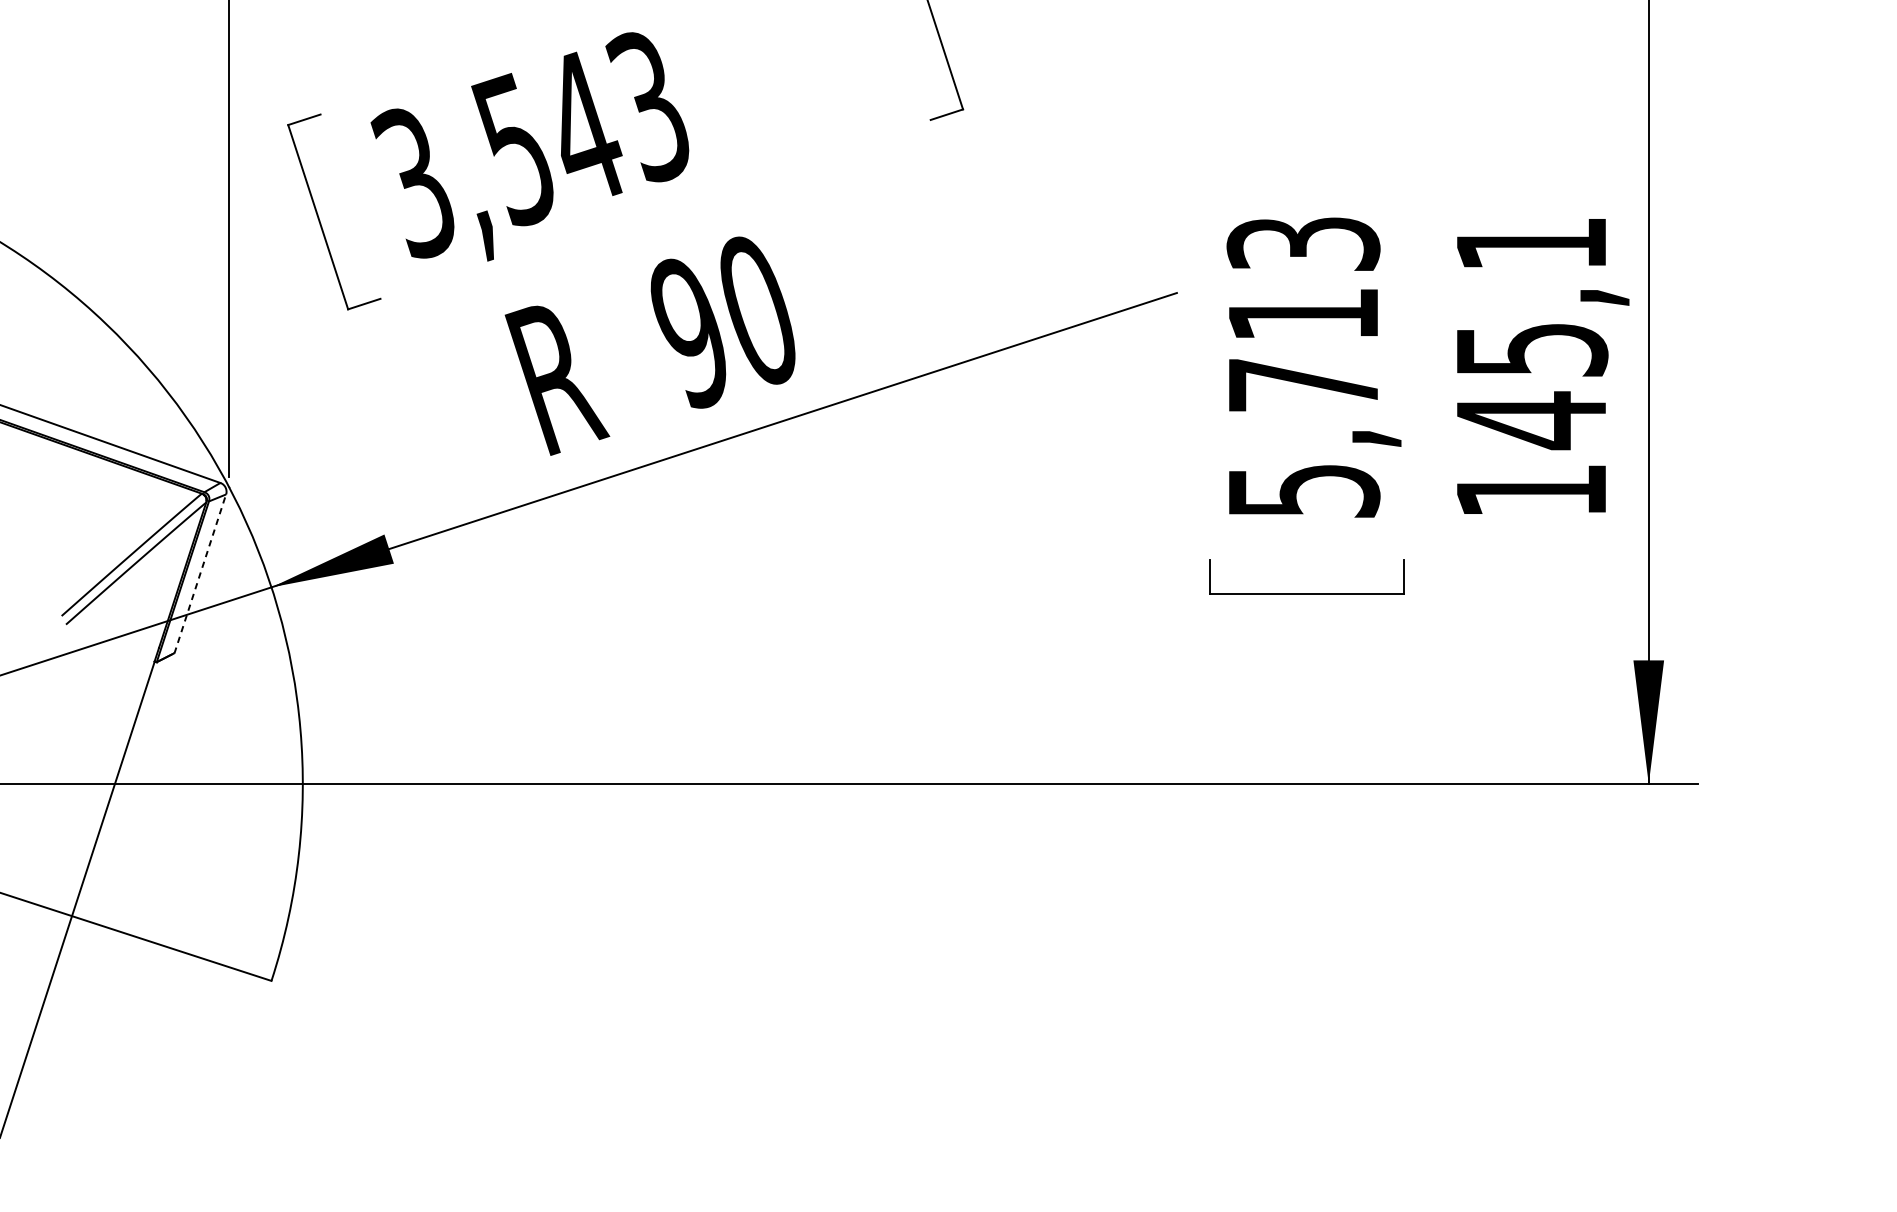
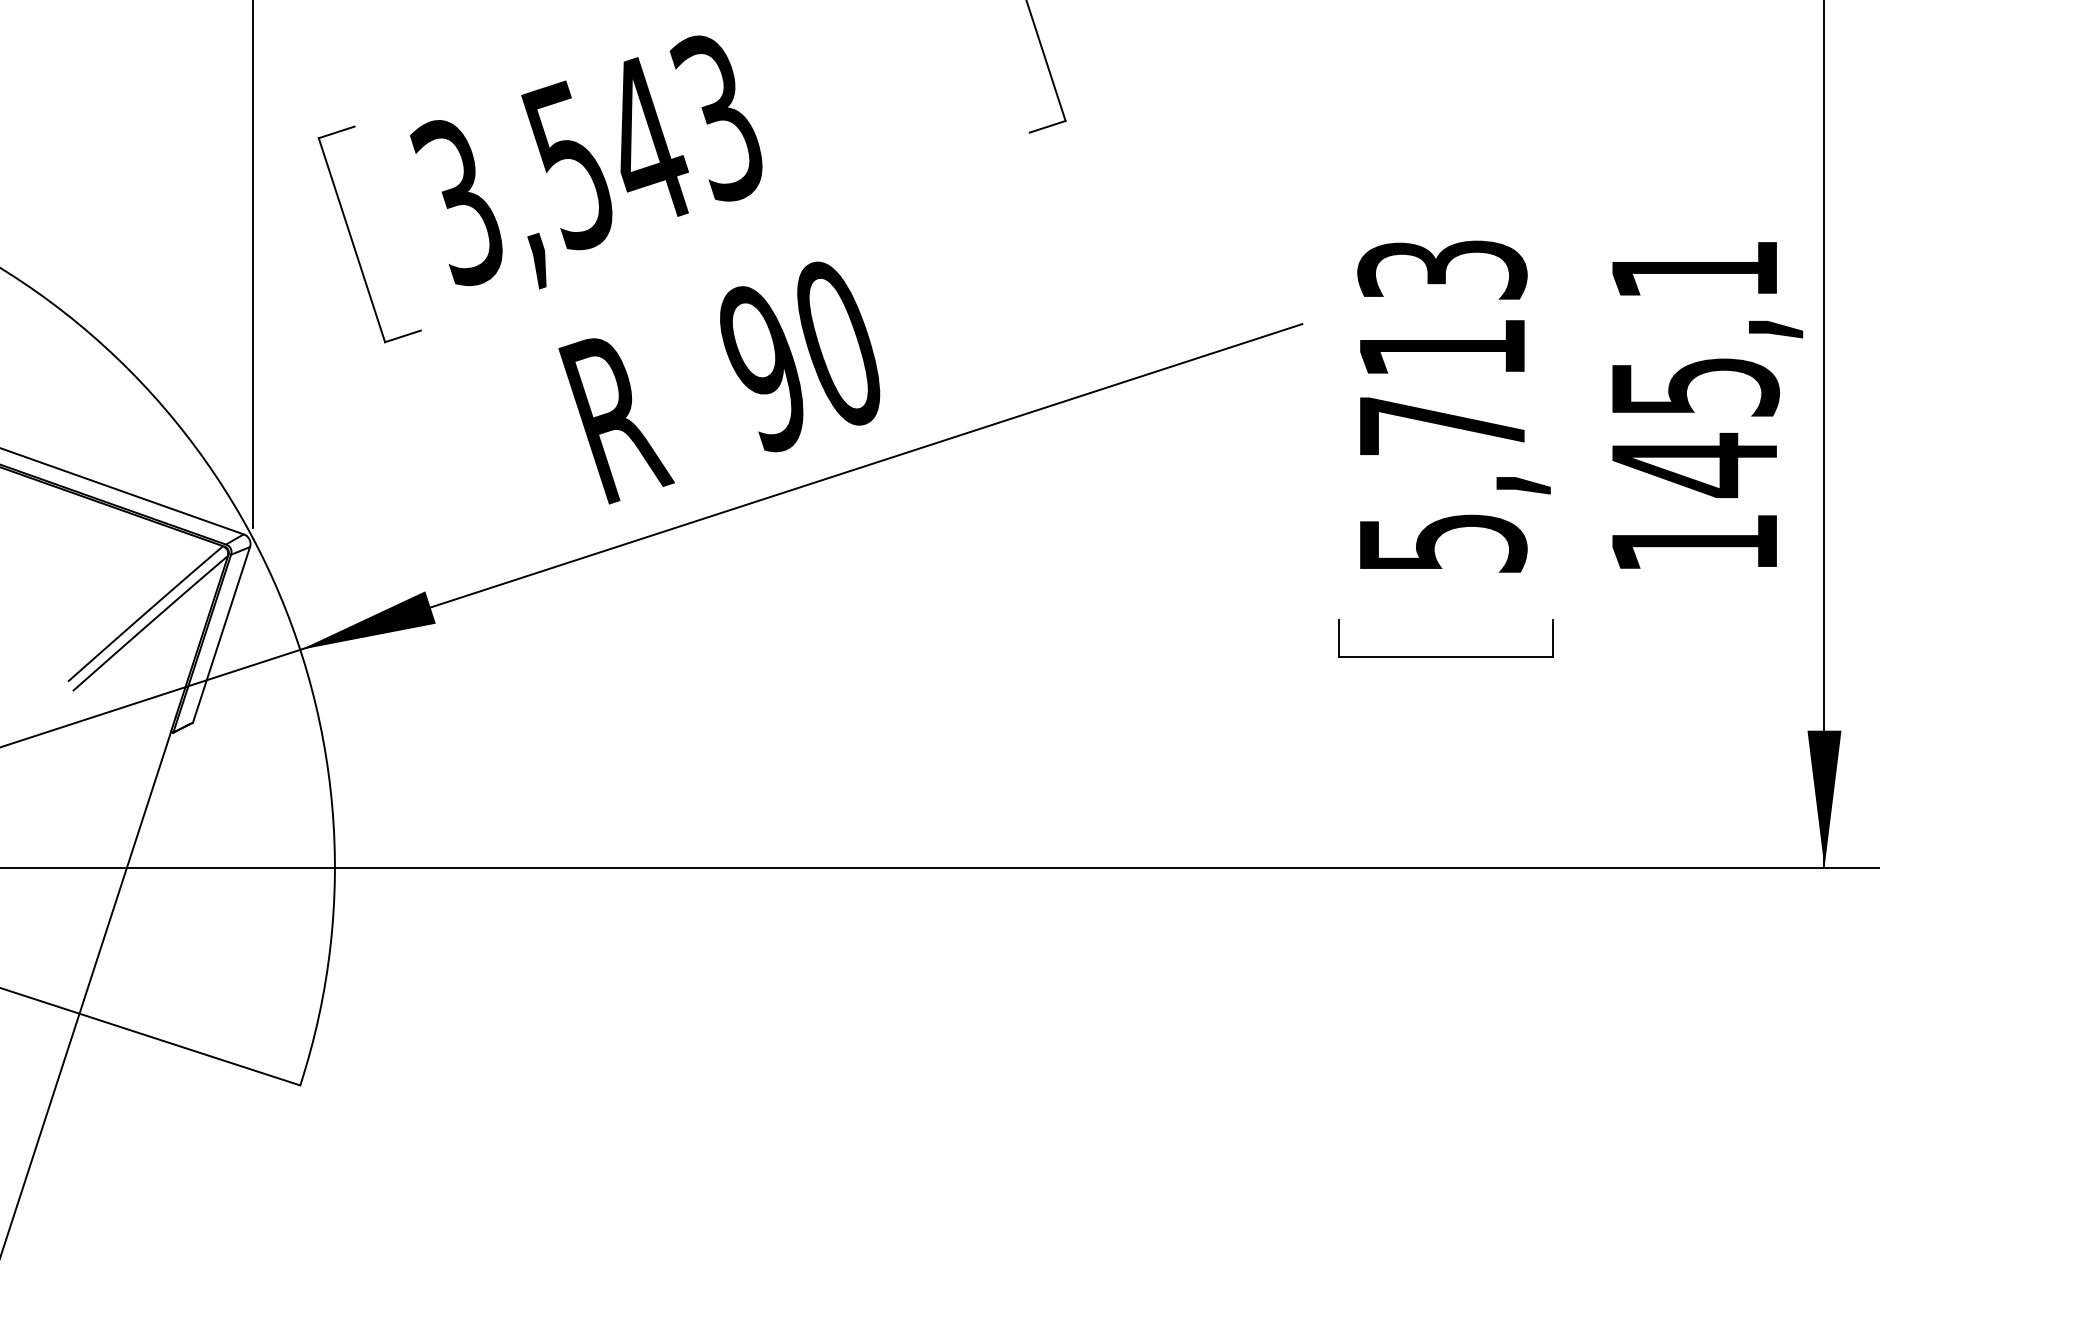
line: (200, 574) -> (221, 635), dashed -> solid

